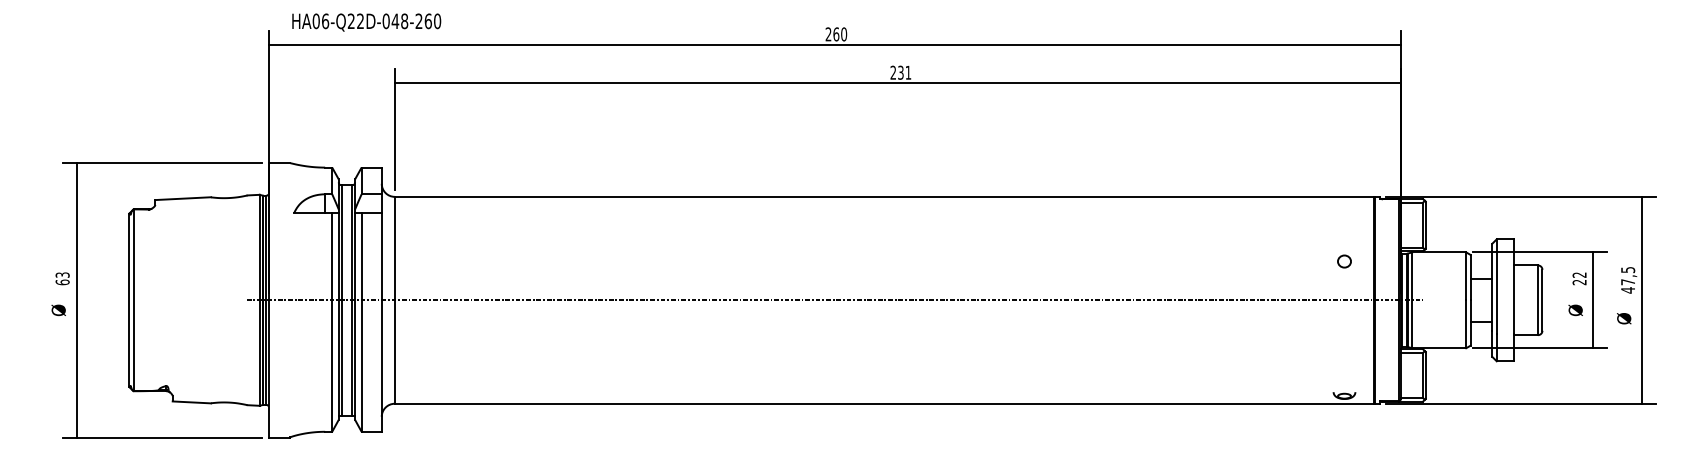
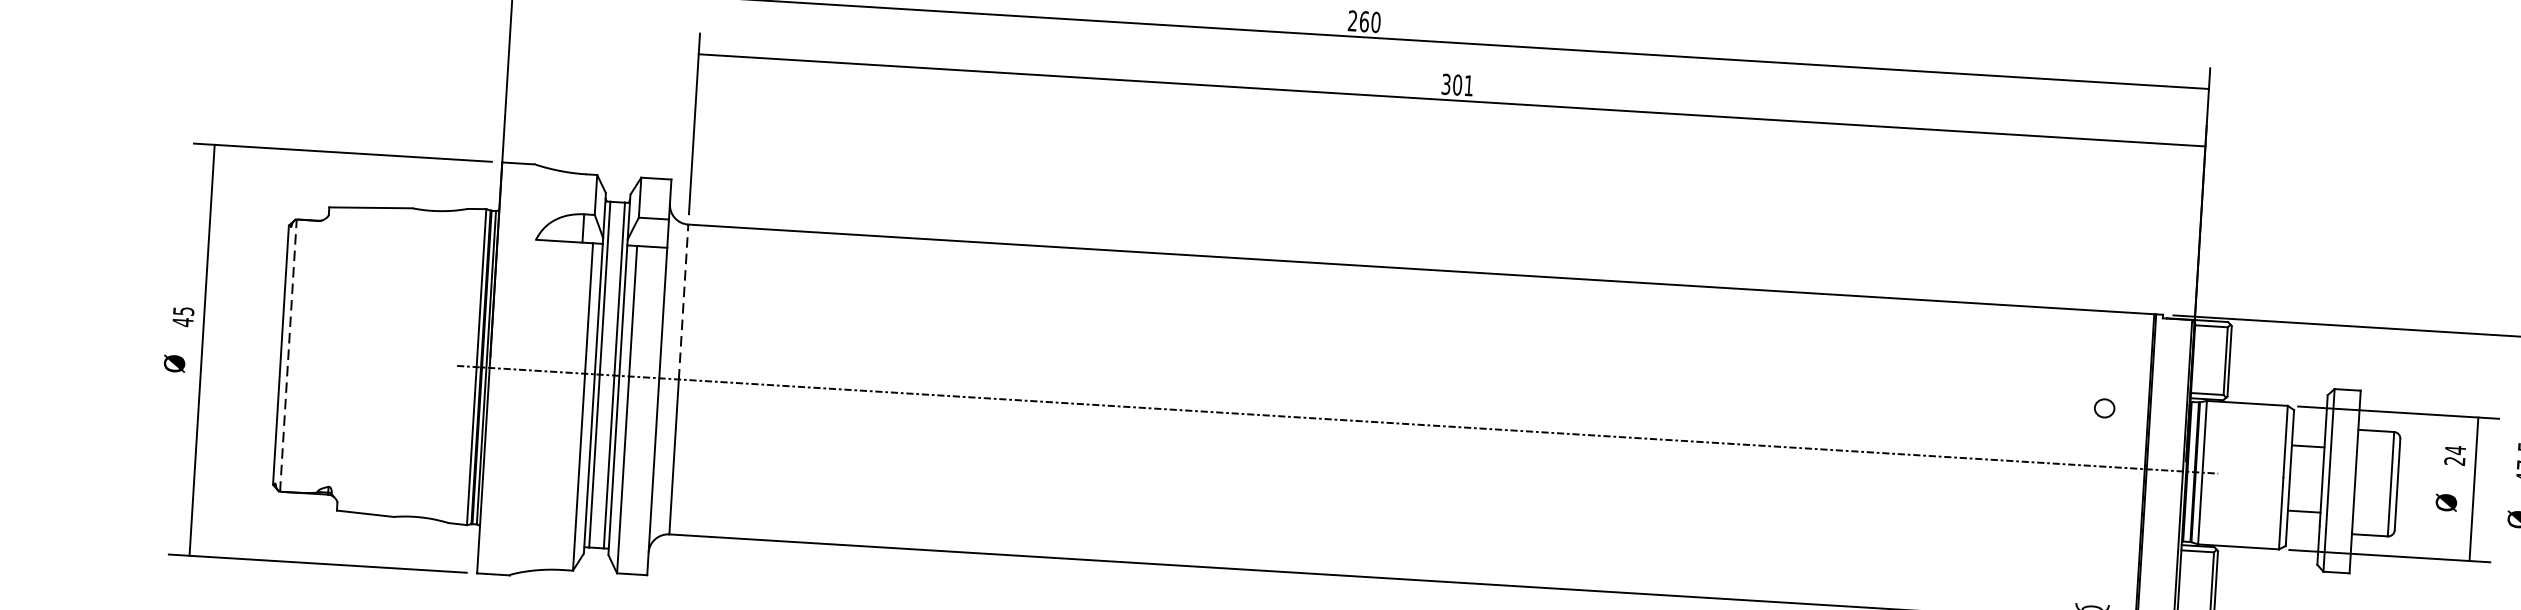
text: (896, 72) -> (1451, 84), 231 -> 301
line: (394, 248) -> (683, 301), solid -> dashed
text: (1579, 275) -> (2455, 450), 22 -> 24
text: (62, 278) -> (183, 316), 63 -> 45
line: (134, 300) -> (288, 355), solid -> dashed

